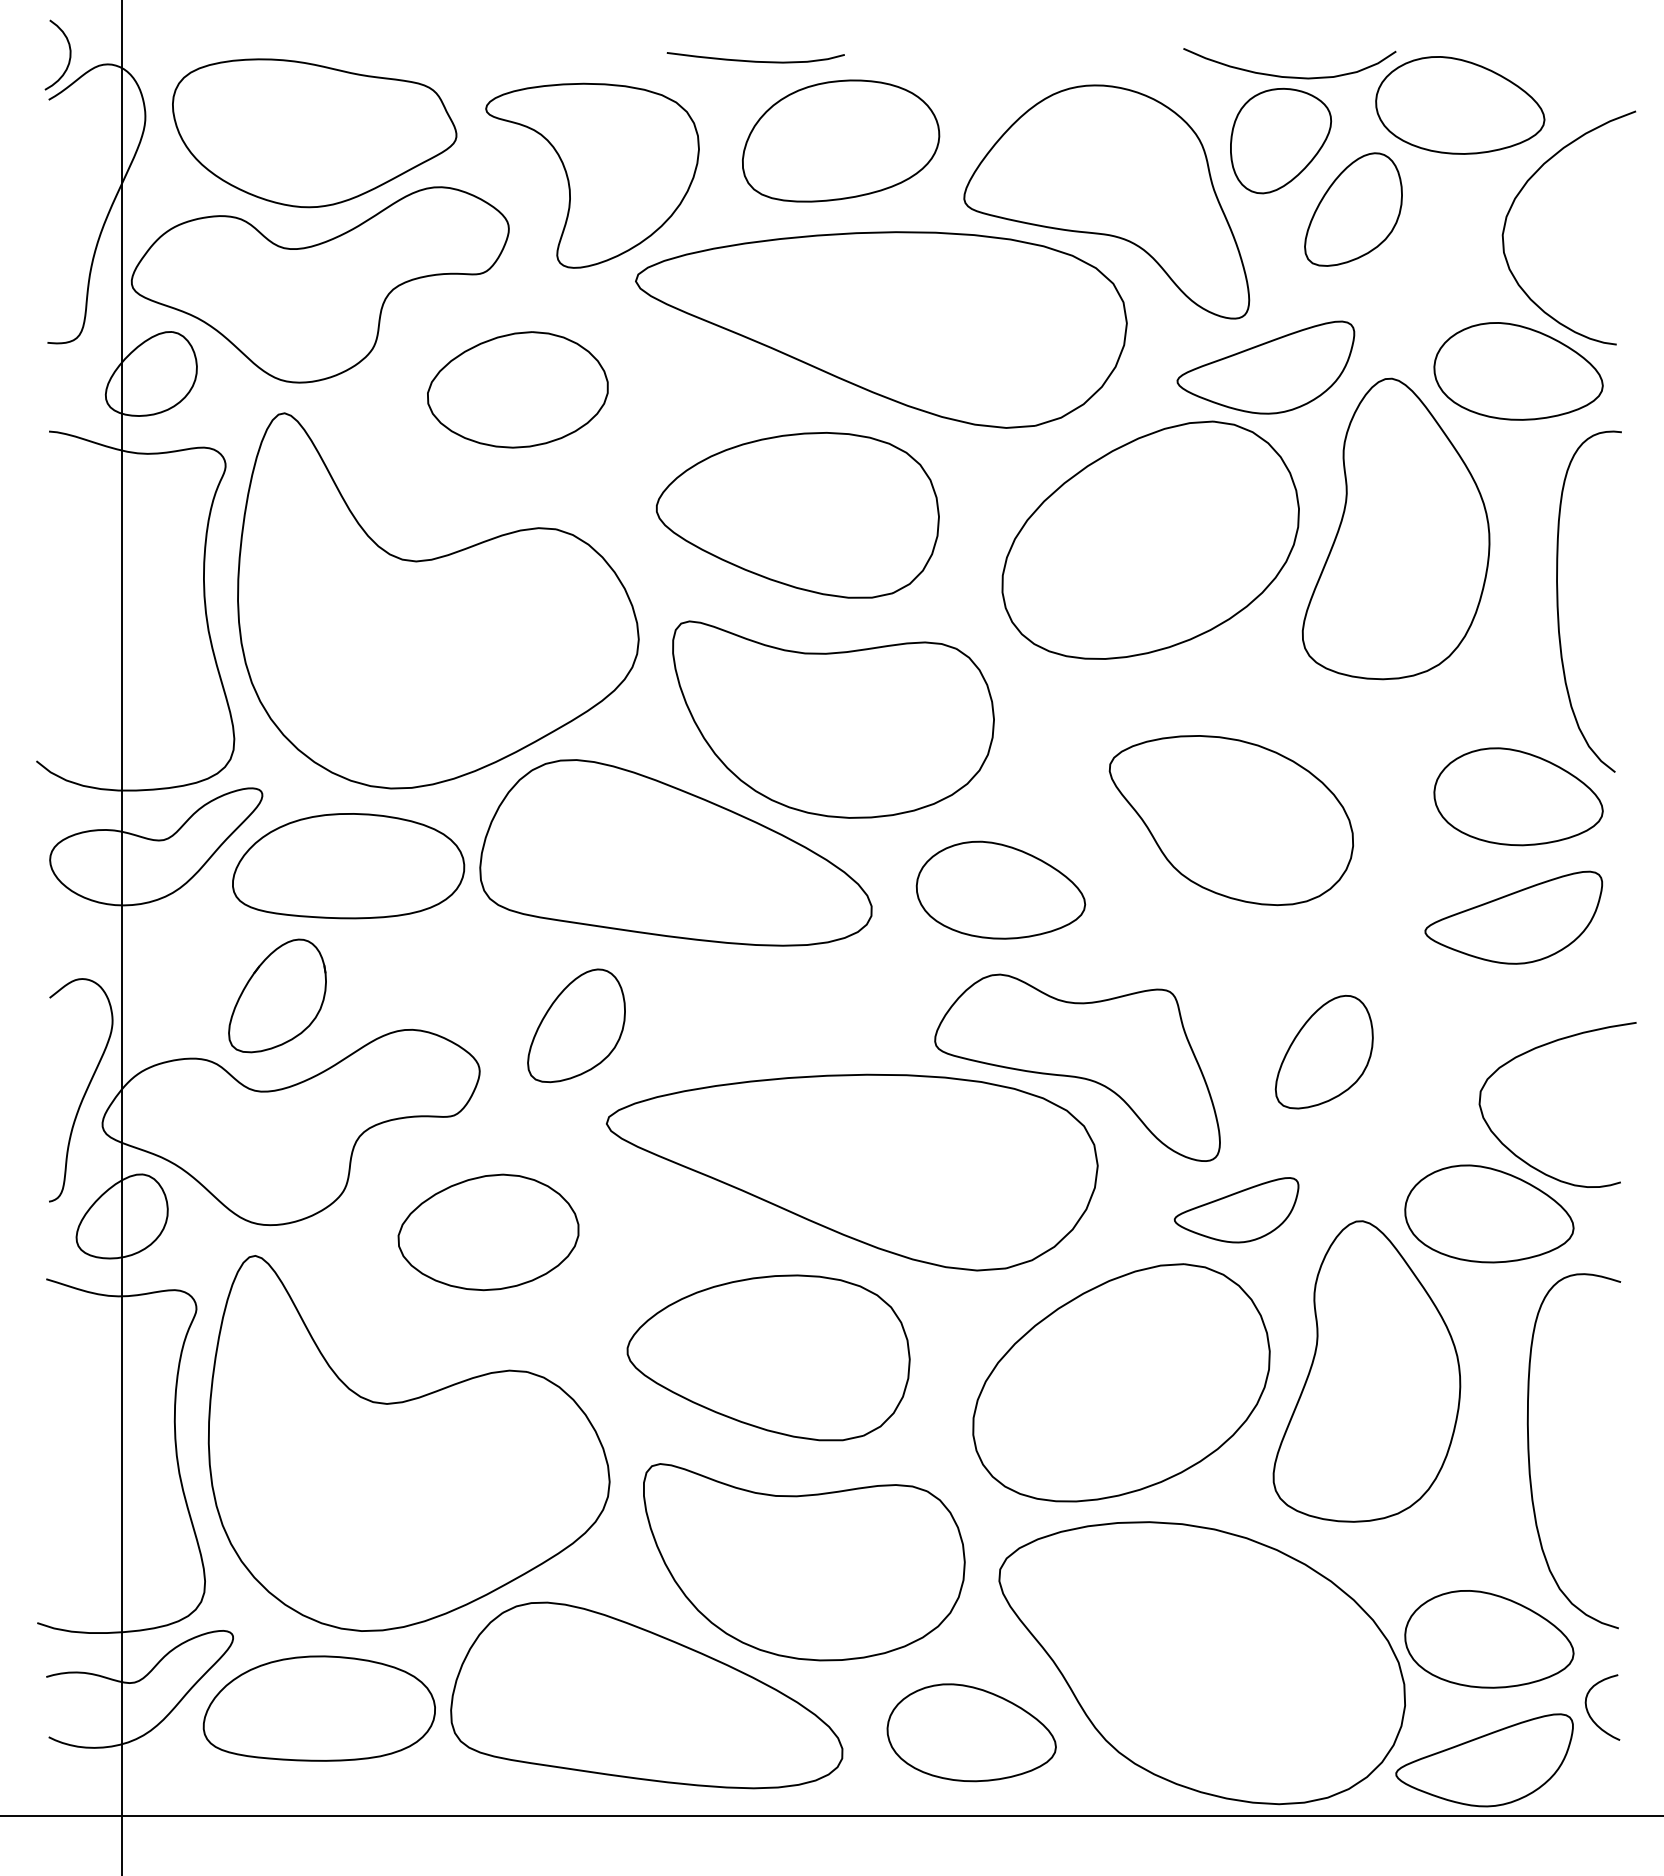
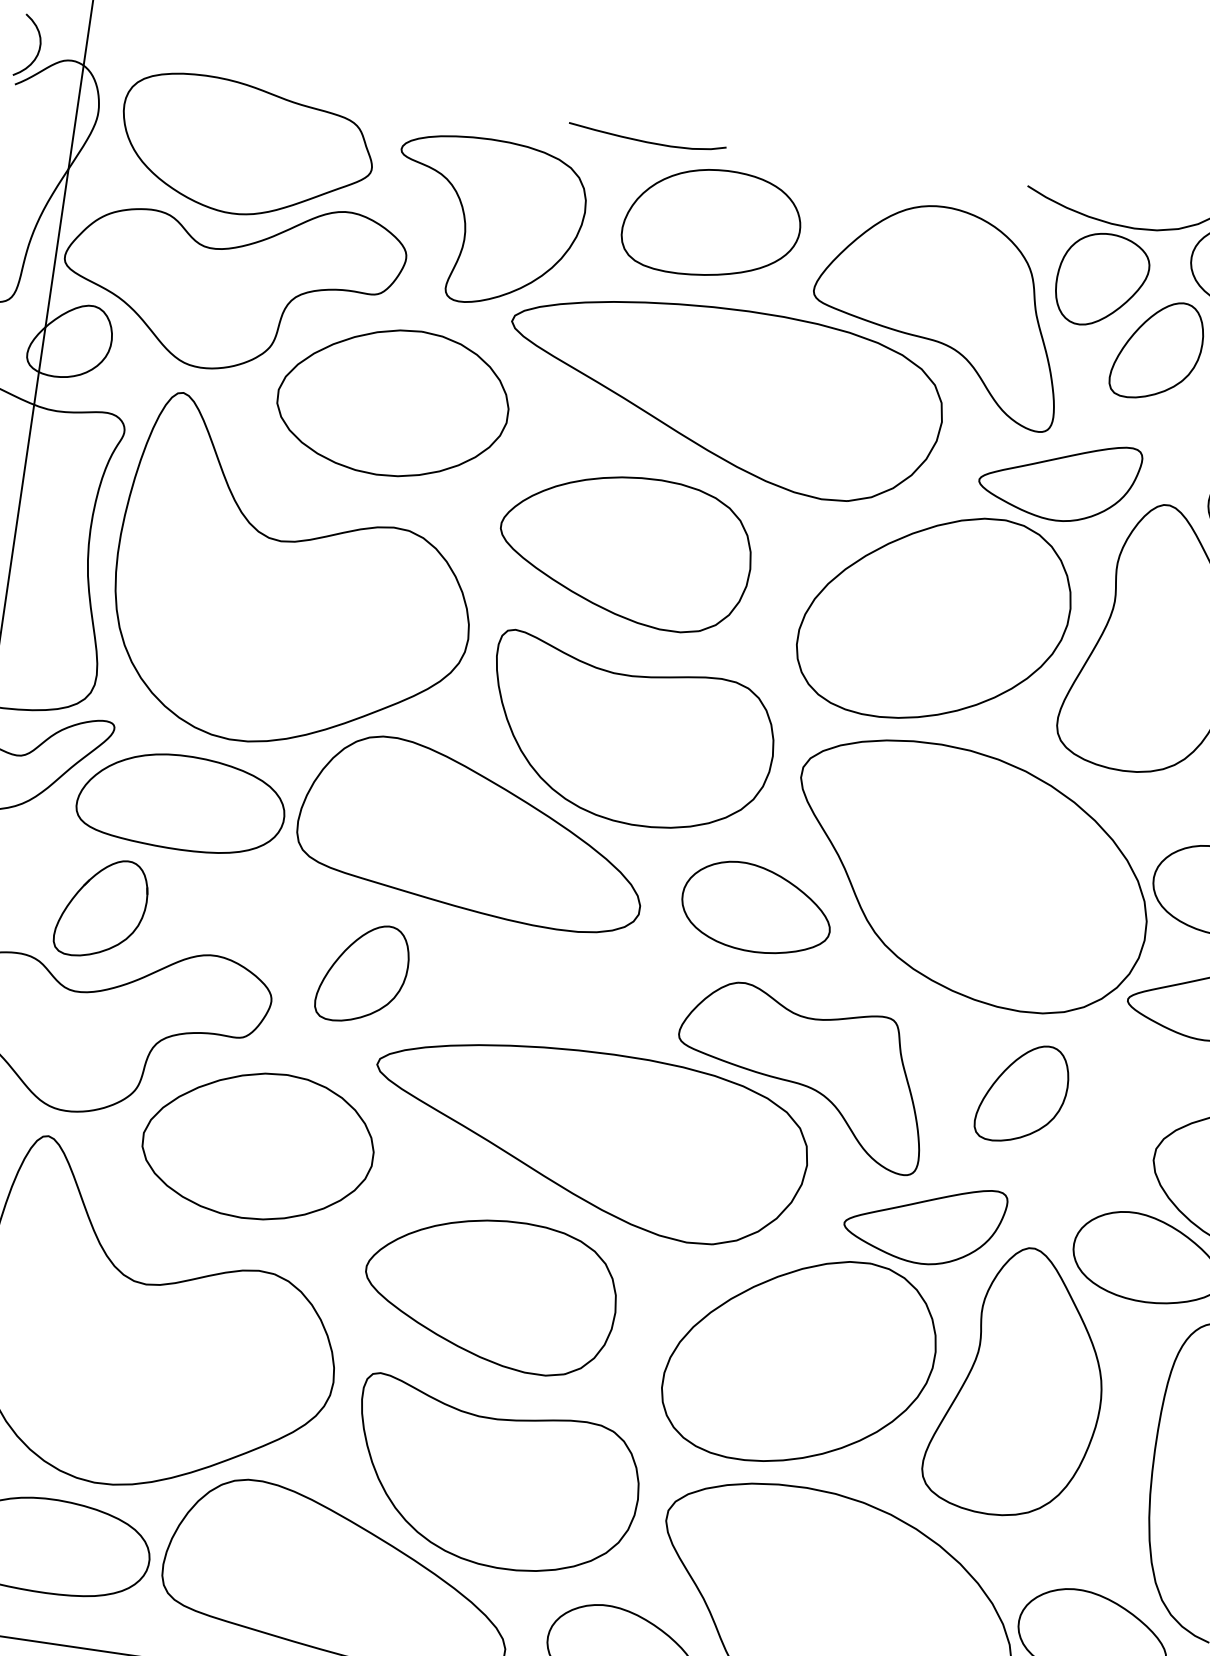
part: (517, 389) -> (393, 401), size x1.43
part: (1231, 820) -> (970, 876), size x1.67
part: (1236, 1210) -> (924, 1222), size x1.43
part: (488, 1232) -> (258, 1145), size x1.43

